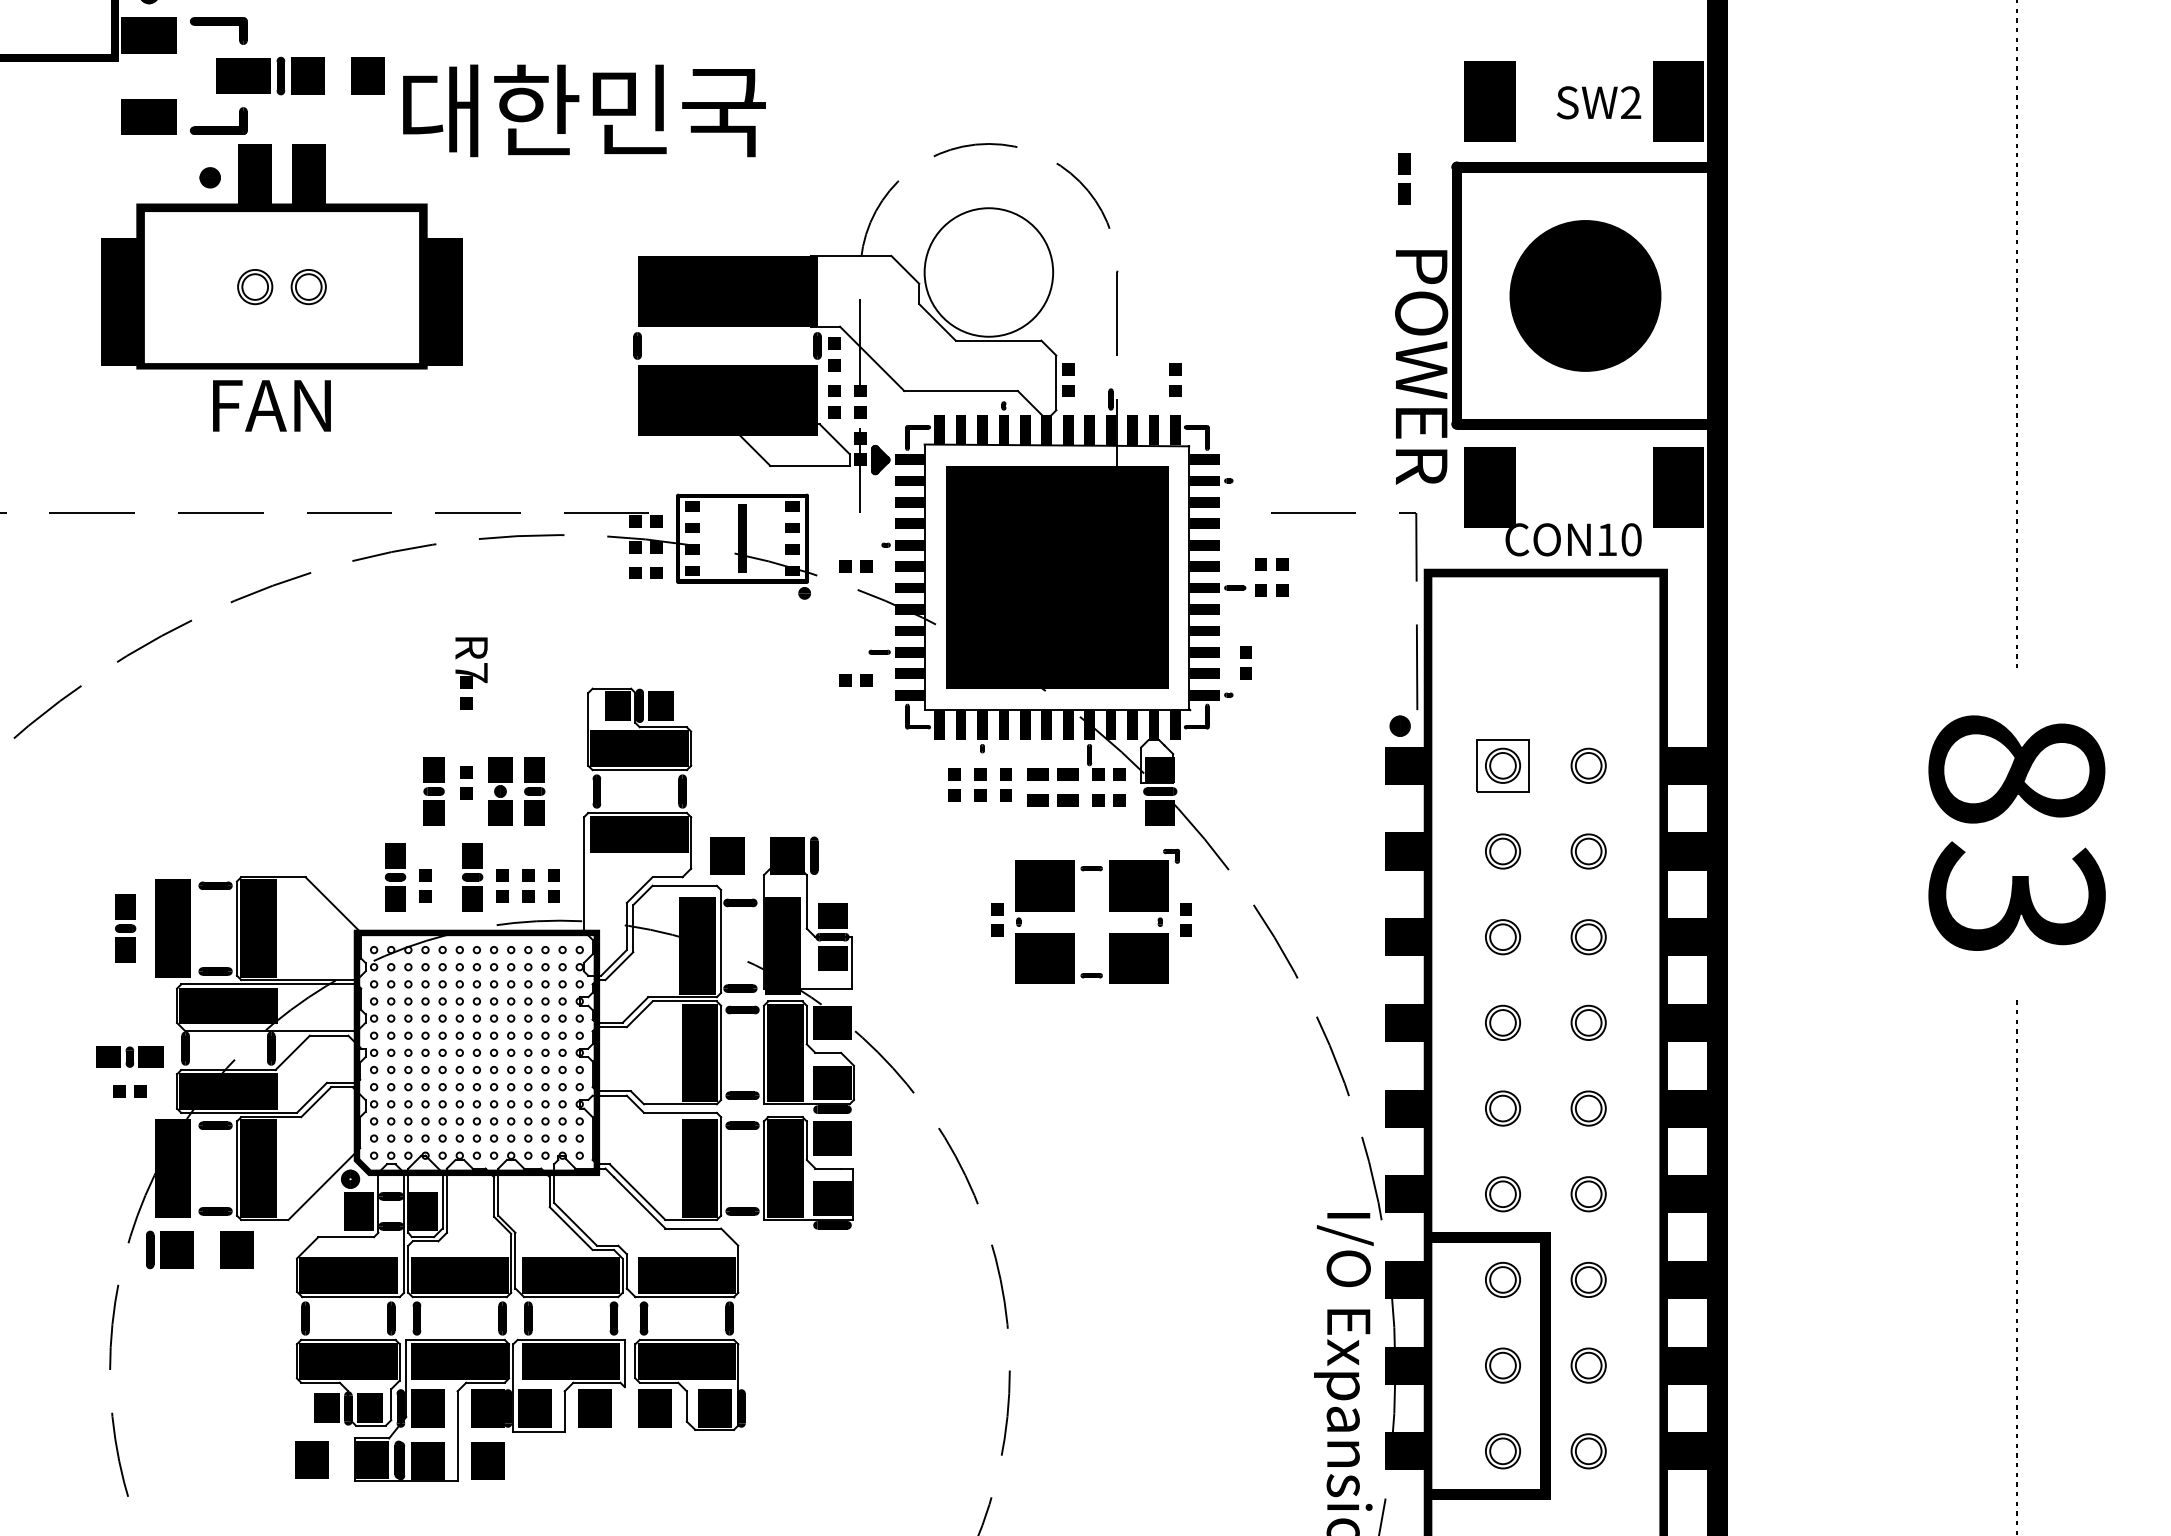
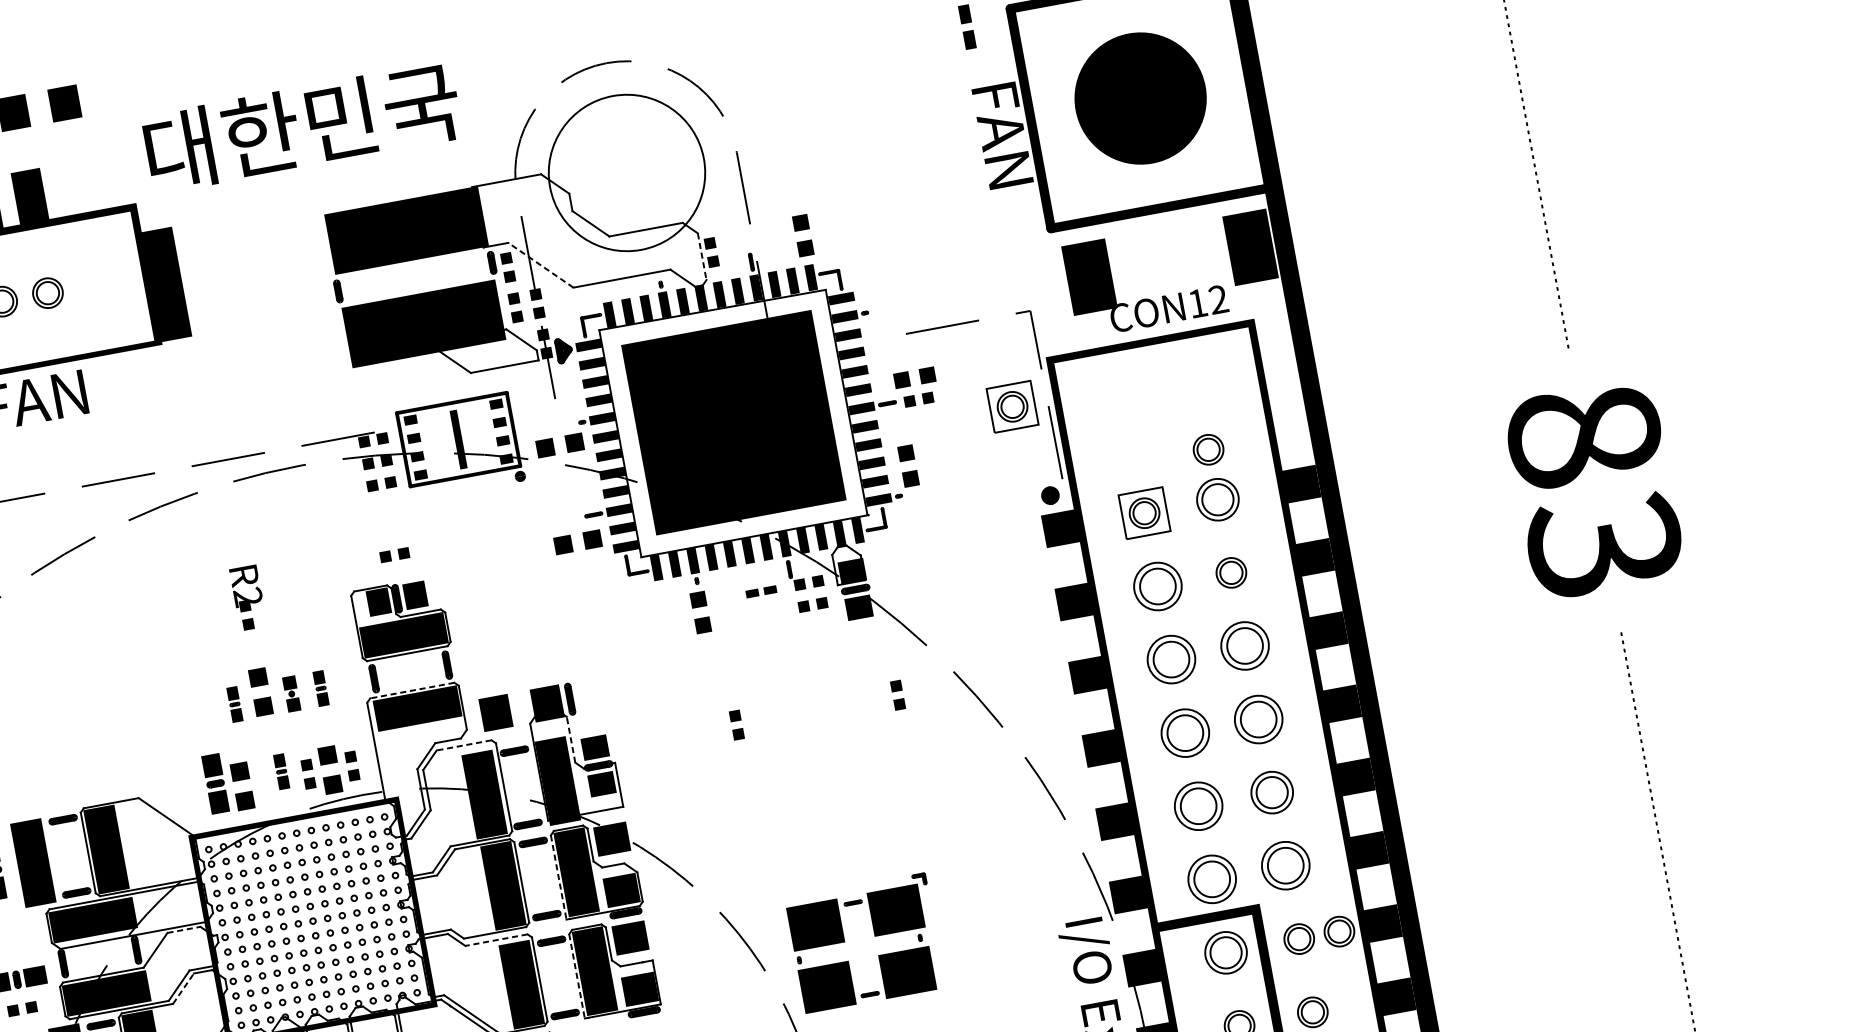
text: (584, 110) -> (302, 127), moved
circle: (988, 272) -> (626, 173), size x1.4
line: (871, 358) -> (540, 265), solid -> dashed
text: (1421, 370) -> (1012, 188), POWER -> FAN
part: (1175, 379) -> (803, 234), size x1.4
line: (1056, 383) -> (702, 257), solid -> dashed
text: (1631, 539) -> (1218, 299), CON10 -> CON12
part: (1271, 564) -> (914, 377), size x1.4
part: (855, 566) -> (559, 445), size x1.6
part: (1375, 617) -> (1012, 406), added
part: (645, 655) -> (394, 554), added
part: (1245, 662) -> (908, 465), size x1.4
text: (471, 672) -> (248, 596), R7 -> R2
part: (855, 680) -> (577, 542), size x1.6
part: (1588, 707) -> (1208, 449), added
part: (1588, 765) -> (1217, 499), size x1.4
part: (1052, 774) -> (760, 592), size x0.7
part: (466, 782) -> (261, 691), size x1.6
part: (954, 784) -> (678, 616), removed
part: (980, 784) -> (700, 611), size x1.4
part: (1005, 784) -> (722, 607), removed
part: (433, 791) -> (234, 704), size x0.6
part: (500, 791) -> (291, 693), size x0.6
part: (534, 791) -> (320, 688), size x0.6
part: (1052, 800) -> (765, 614), removed
line: (637, 812) -> (412, 690), solid -> dashed
part: (1503, 851) -> (1158, 586), size x1.6
part: (472, 877) -> (281, 771), size x0.6
part: (425, 885) -> (242, 786), size x1.6
part: (528, 885) -> (330, 769), size x1.6
line: (684, 885) -> (463, 745), solid -> dashed
line: (806, 901) -> (570, 739), solid -> dashed
part: (1109, 911) -> (875, 936), moved
part: (1503, 937) -> (1172, 659), size x1.6
part: (1588, 937) -> (1244, 646), size x1.6
part: (1502, 1022) -> (1184, 732), size x1.6
part: (1588, 1022) -> (1258, 719), size x1.6
line: (329, 1035) -> (184, 929), solid -> dashed
line: (763, 1055) -> (558, 877), solid -> dashed
line: (316, 1101) -> (183, 988), solid -> dashed
part: (1503, 1108) -> (1199, 806), size x1.6
part: (1588, 1108) -> (1271, 792), size x1.4
line: (679, 1112) -> (495, 939), solid -> dashed
line: (763, 1171) -> (576, 977), solid -> dashed
part: (1503, 1194) -> (1212, 879), size x1.6
part: (1588, 1194) -> (1285, 866), size x1.6
part: (1502, 1279) -> (1225, 952), size x1.4
part: (1635, 1279) -> (1339, 931), added

